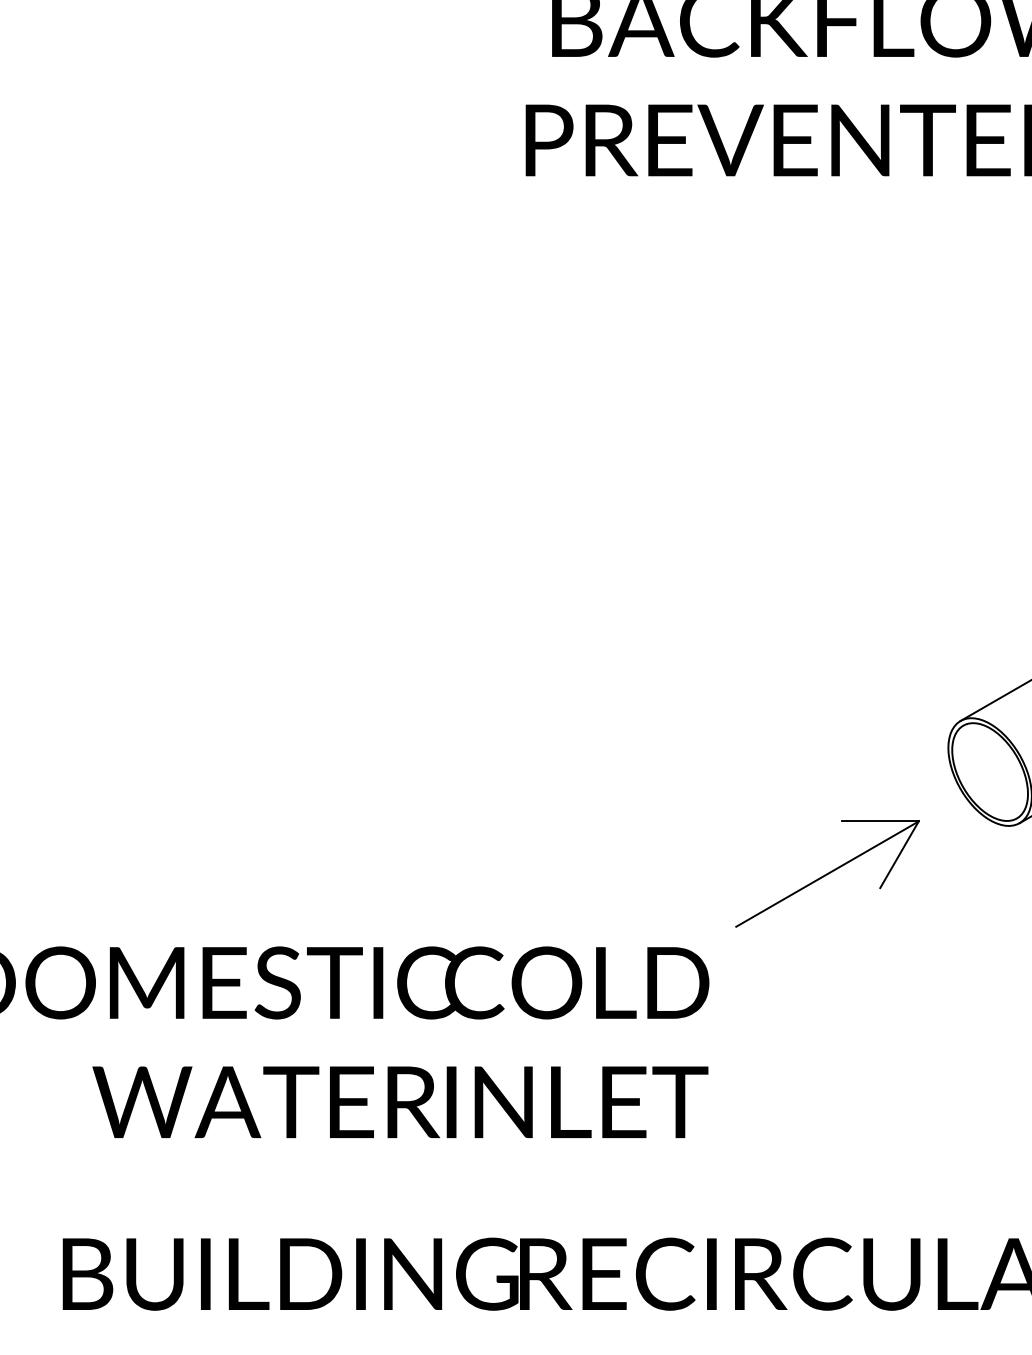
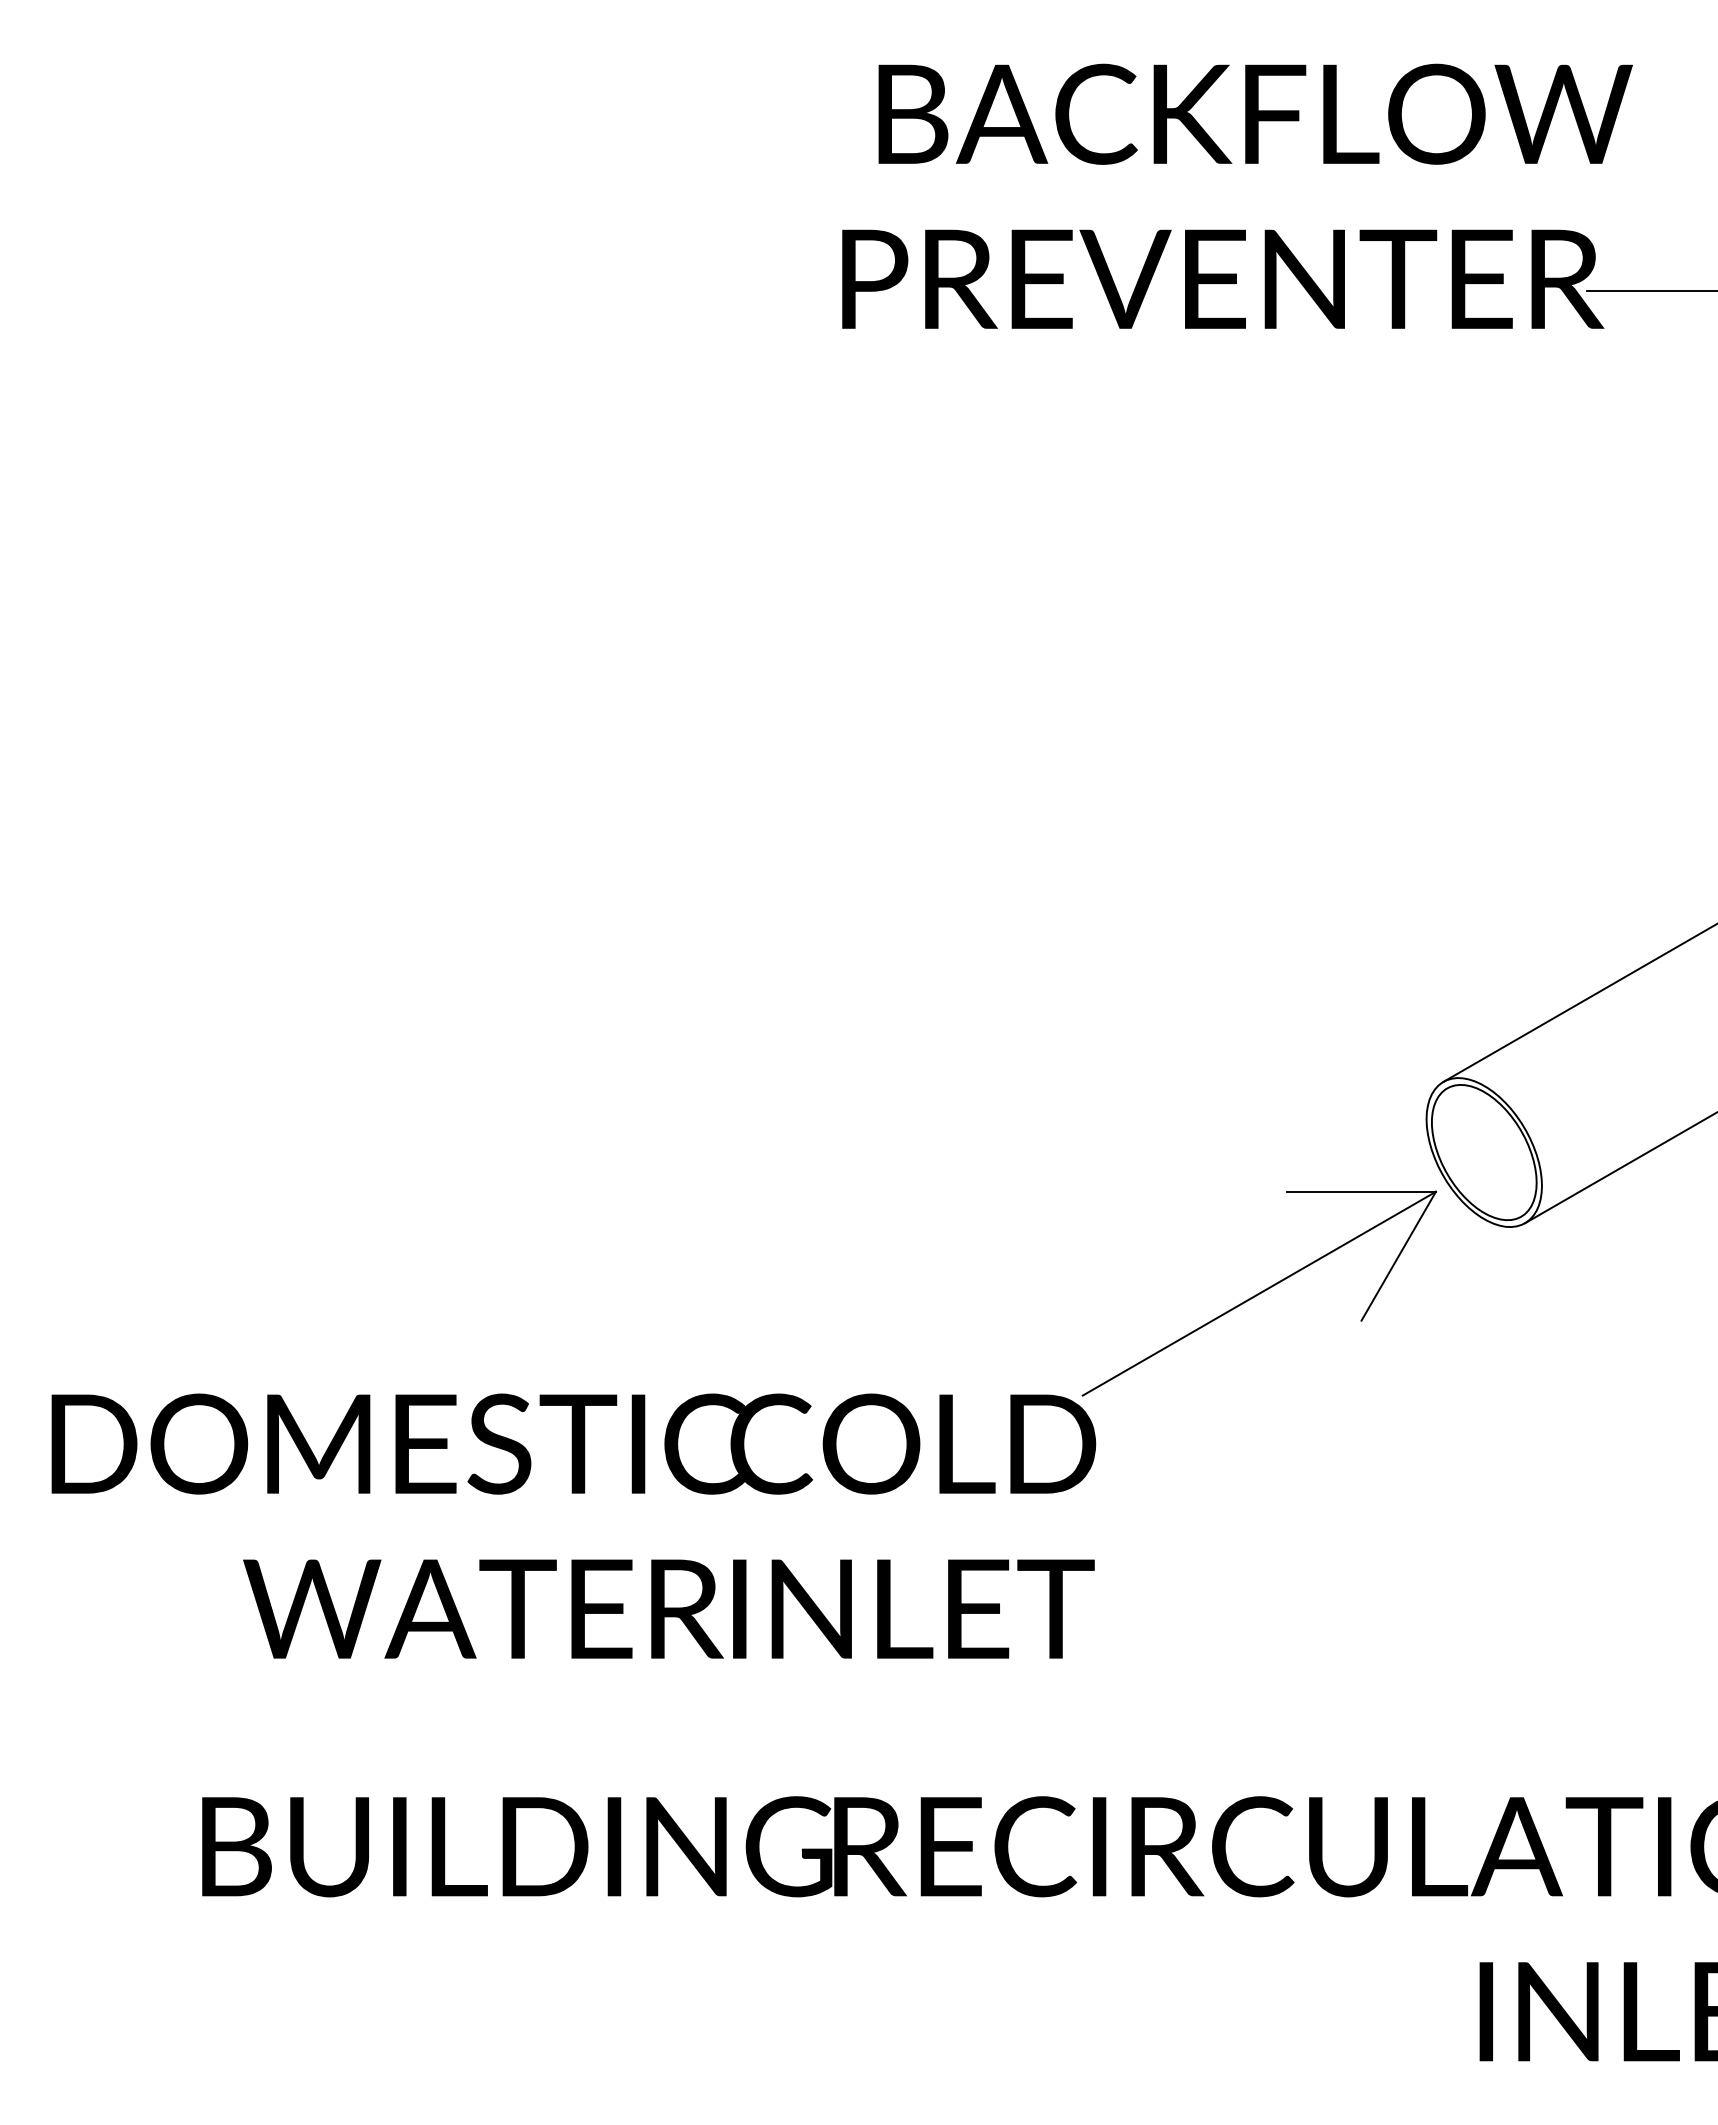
part: (827, 874) -> (1259, 1293), size x1.4

